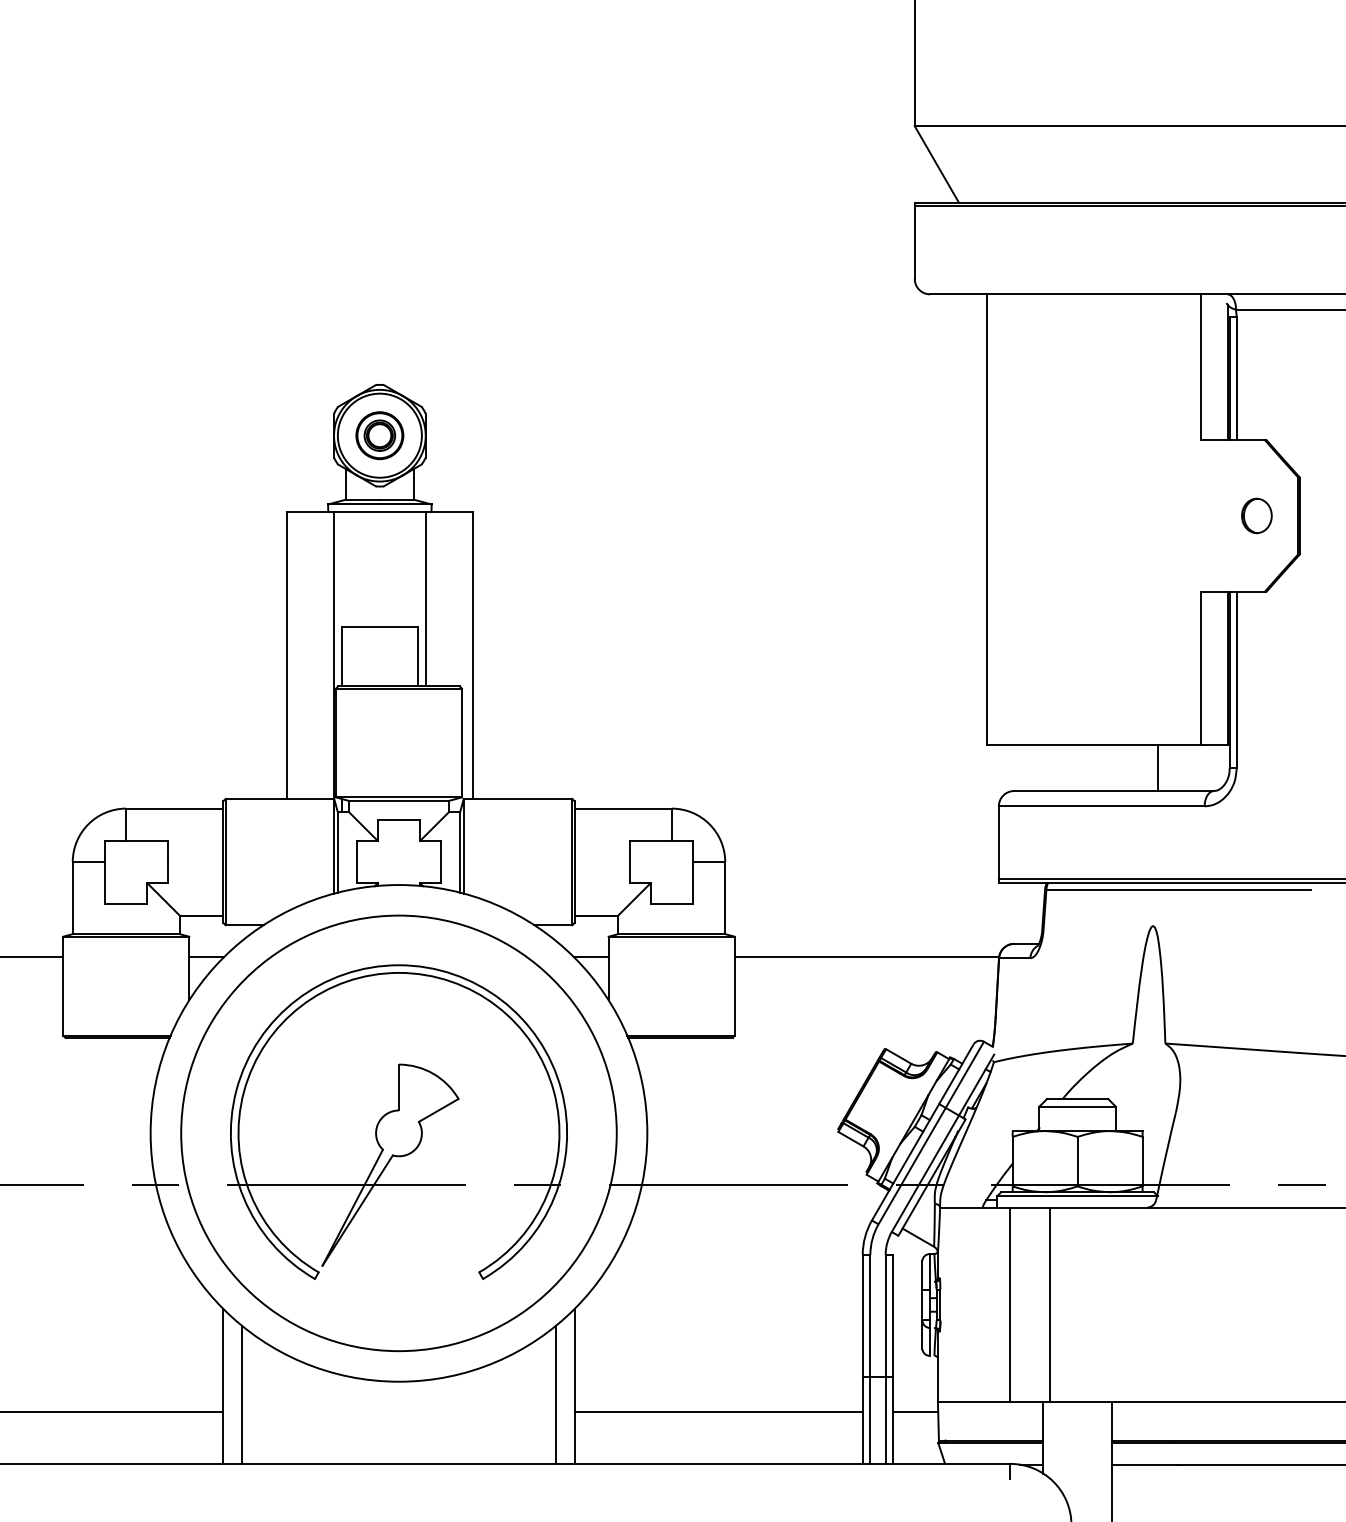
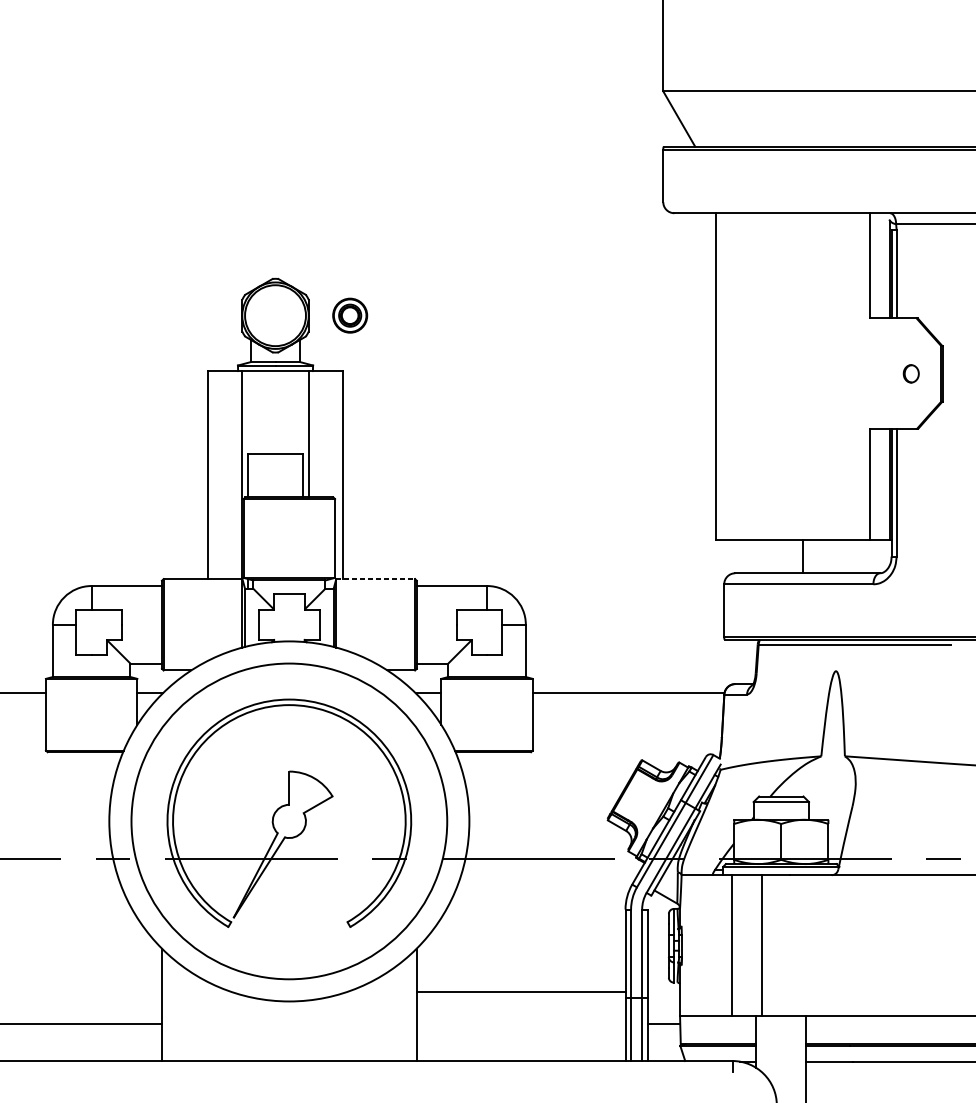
part: (379, 435) -> (349, 315), moved
part: (1256, 515) -> (910, 373), size x0.7
line: (1157, 768) -> (802, 556), moved
line: (518, 799) -> (376, 579), solid -> dashed
line: (242, 1394) -> (175, 1010), removed
line: (555, 1394) -> (402, 1010), removed
line: (718, 1412) -> (520, 992), moved

